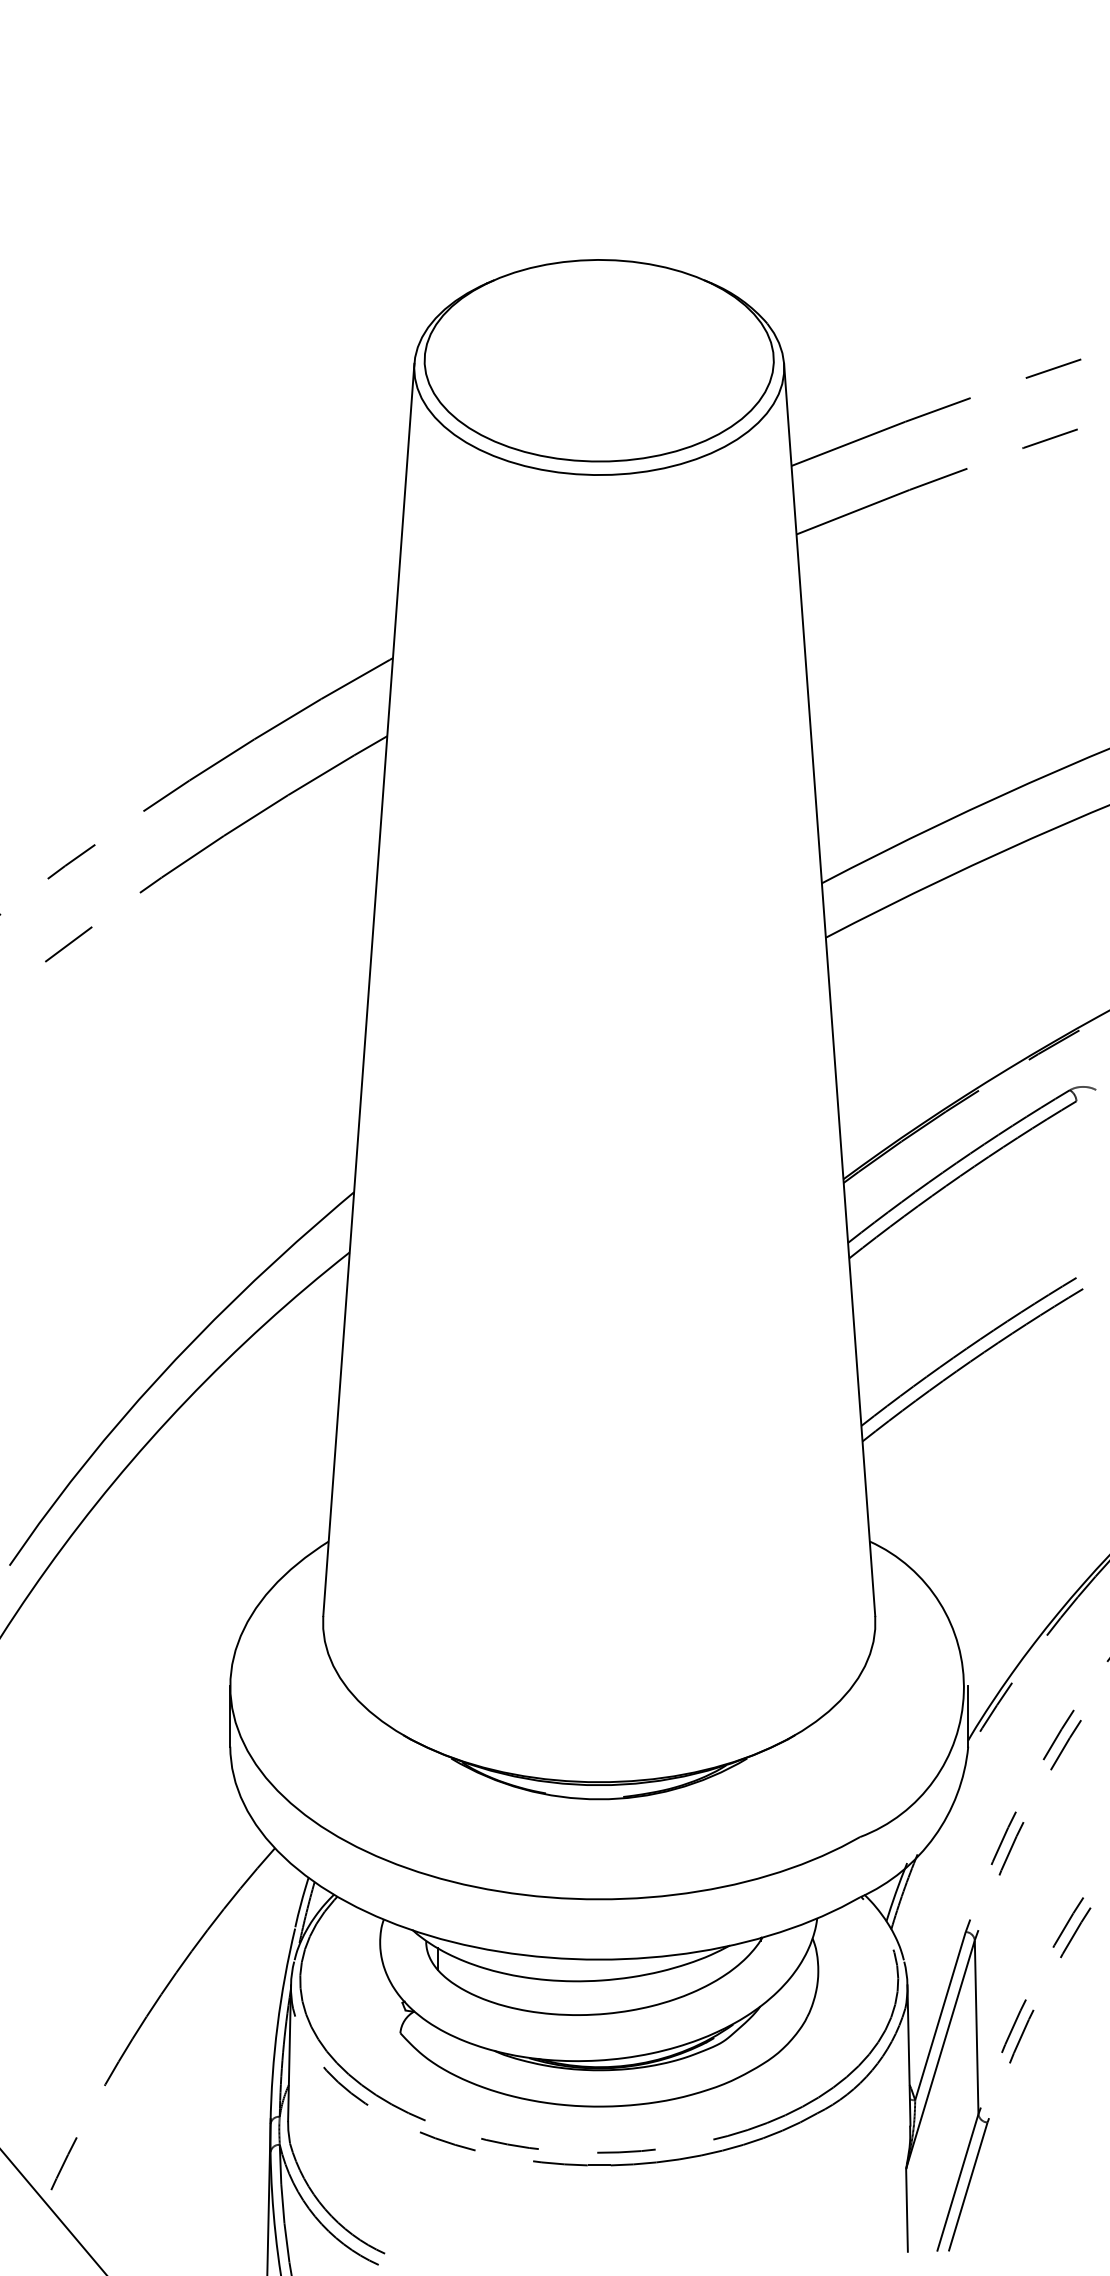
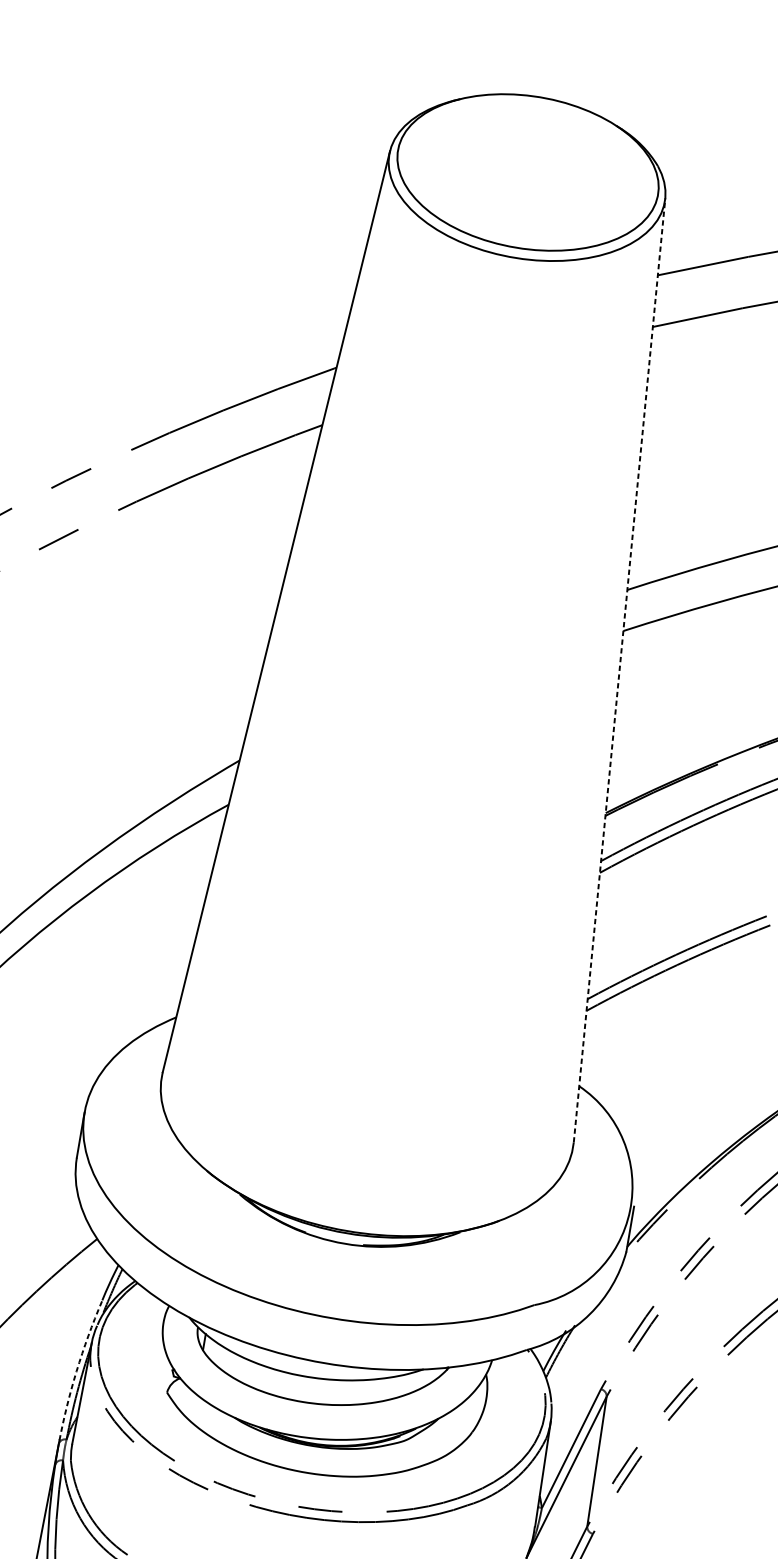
line: (829, 989) -> (619, 670), solid -> dashed
arc: (277, 2025) -> (76, 1371), solid -> dashed

